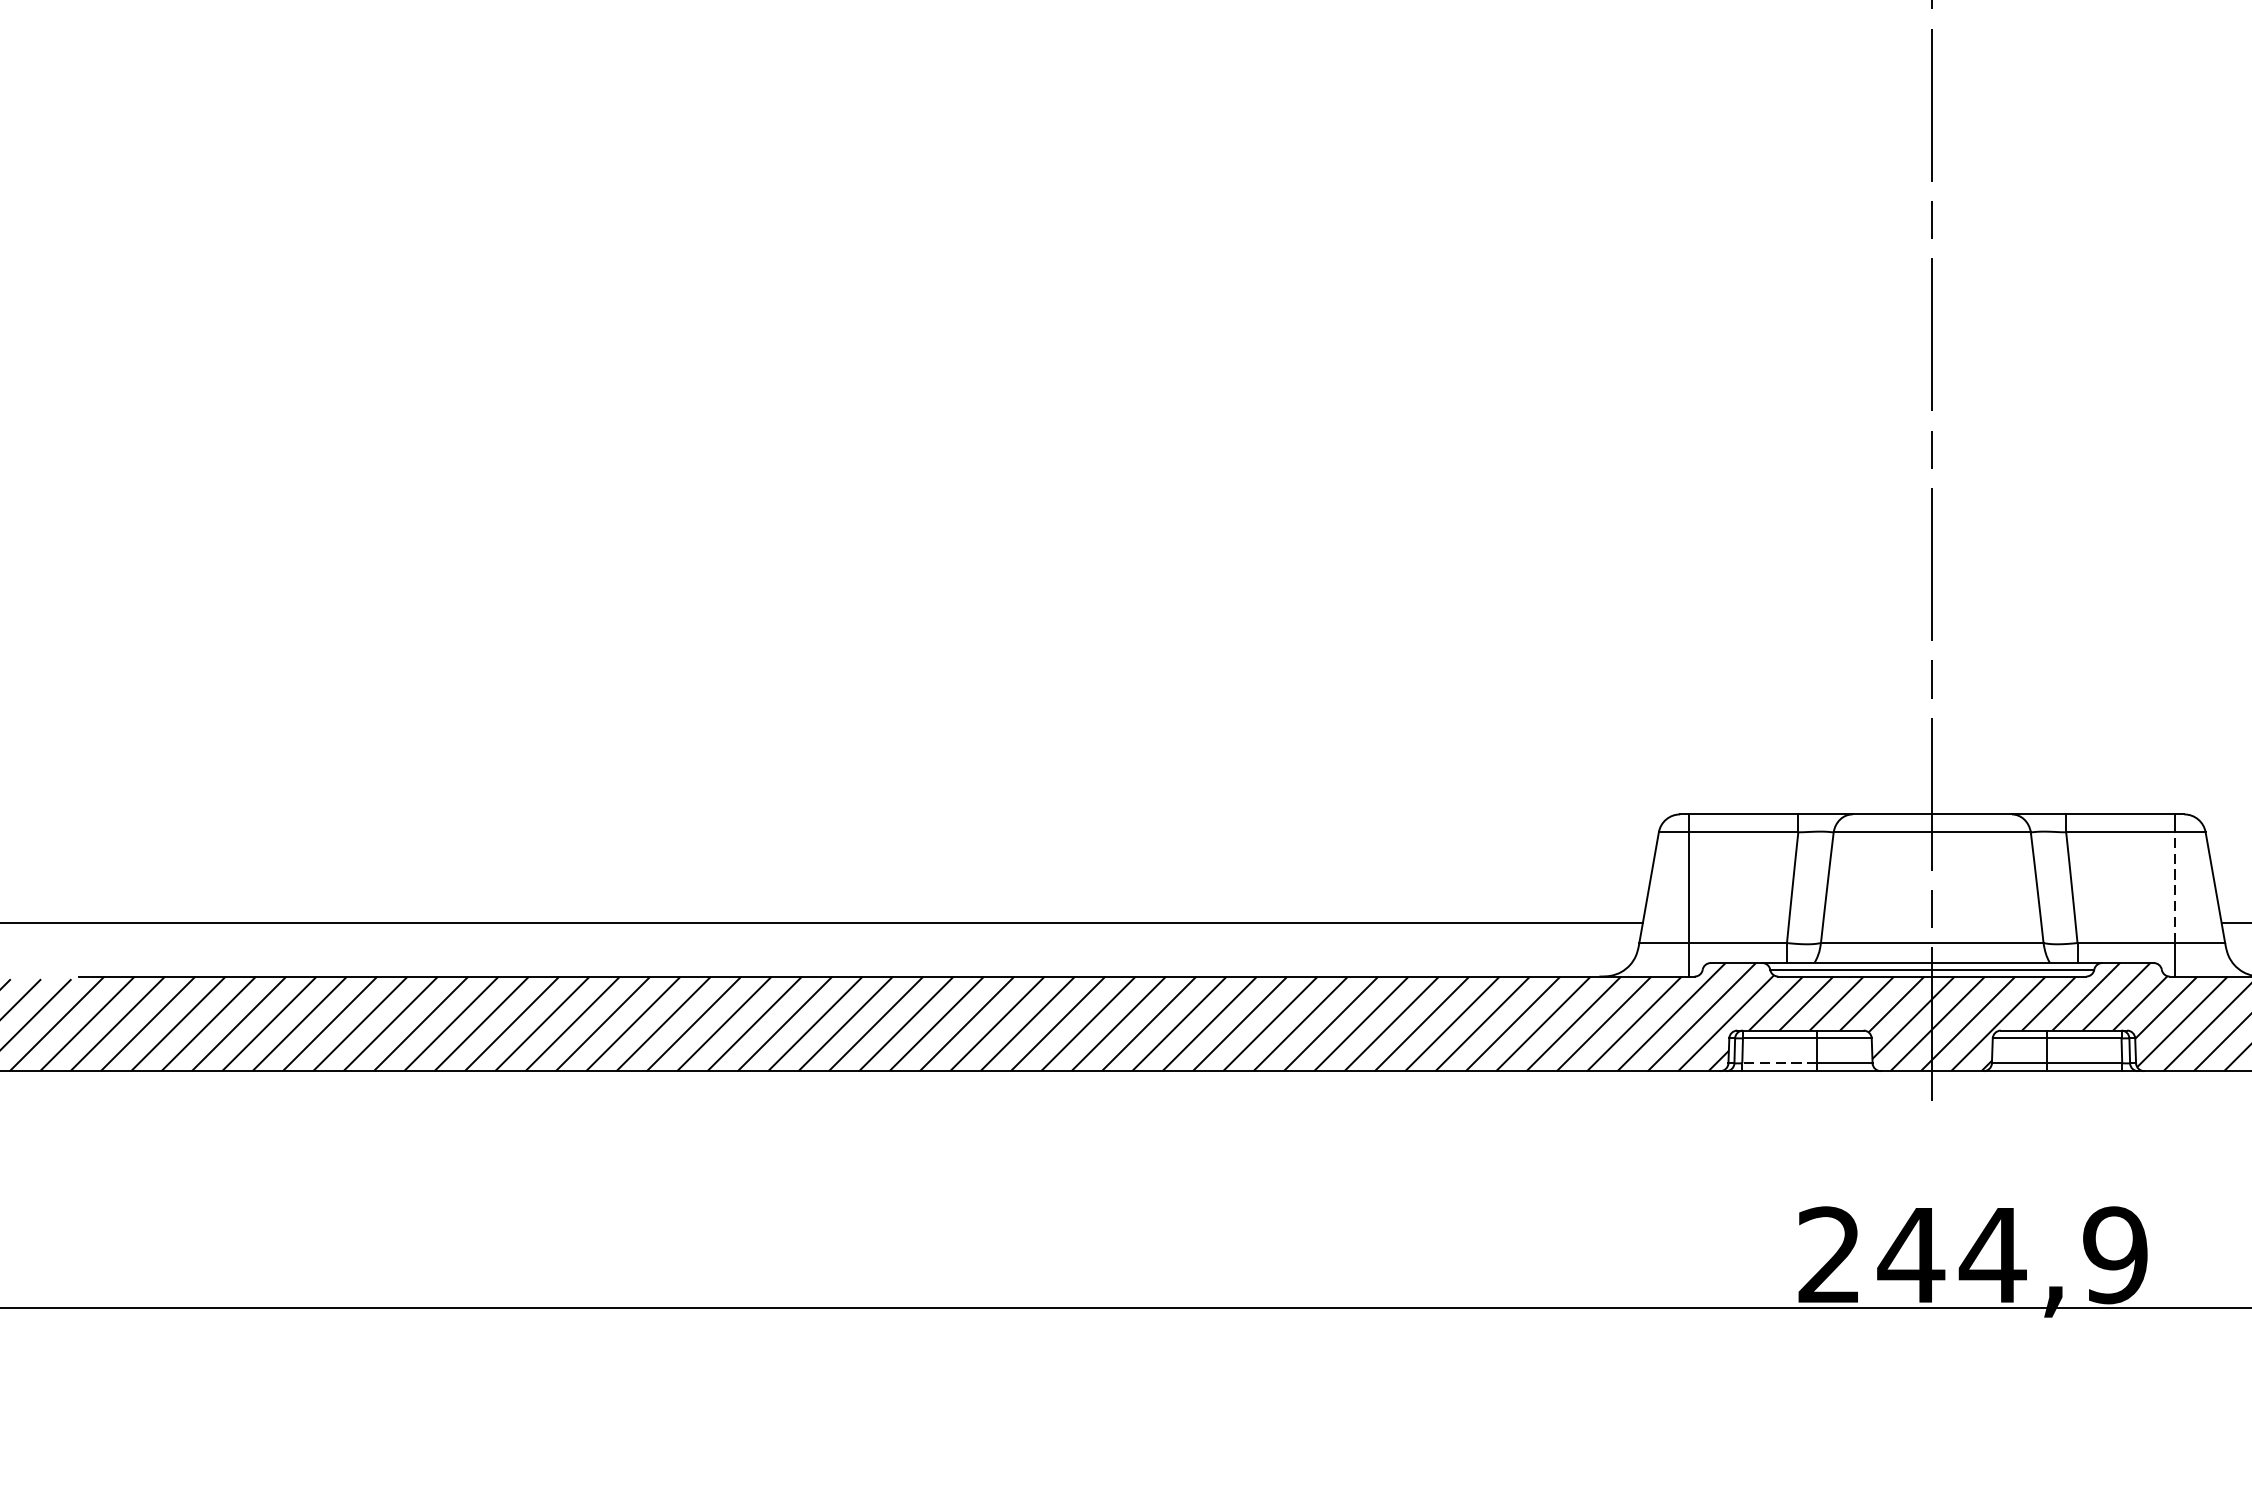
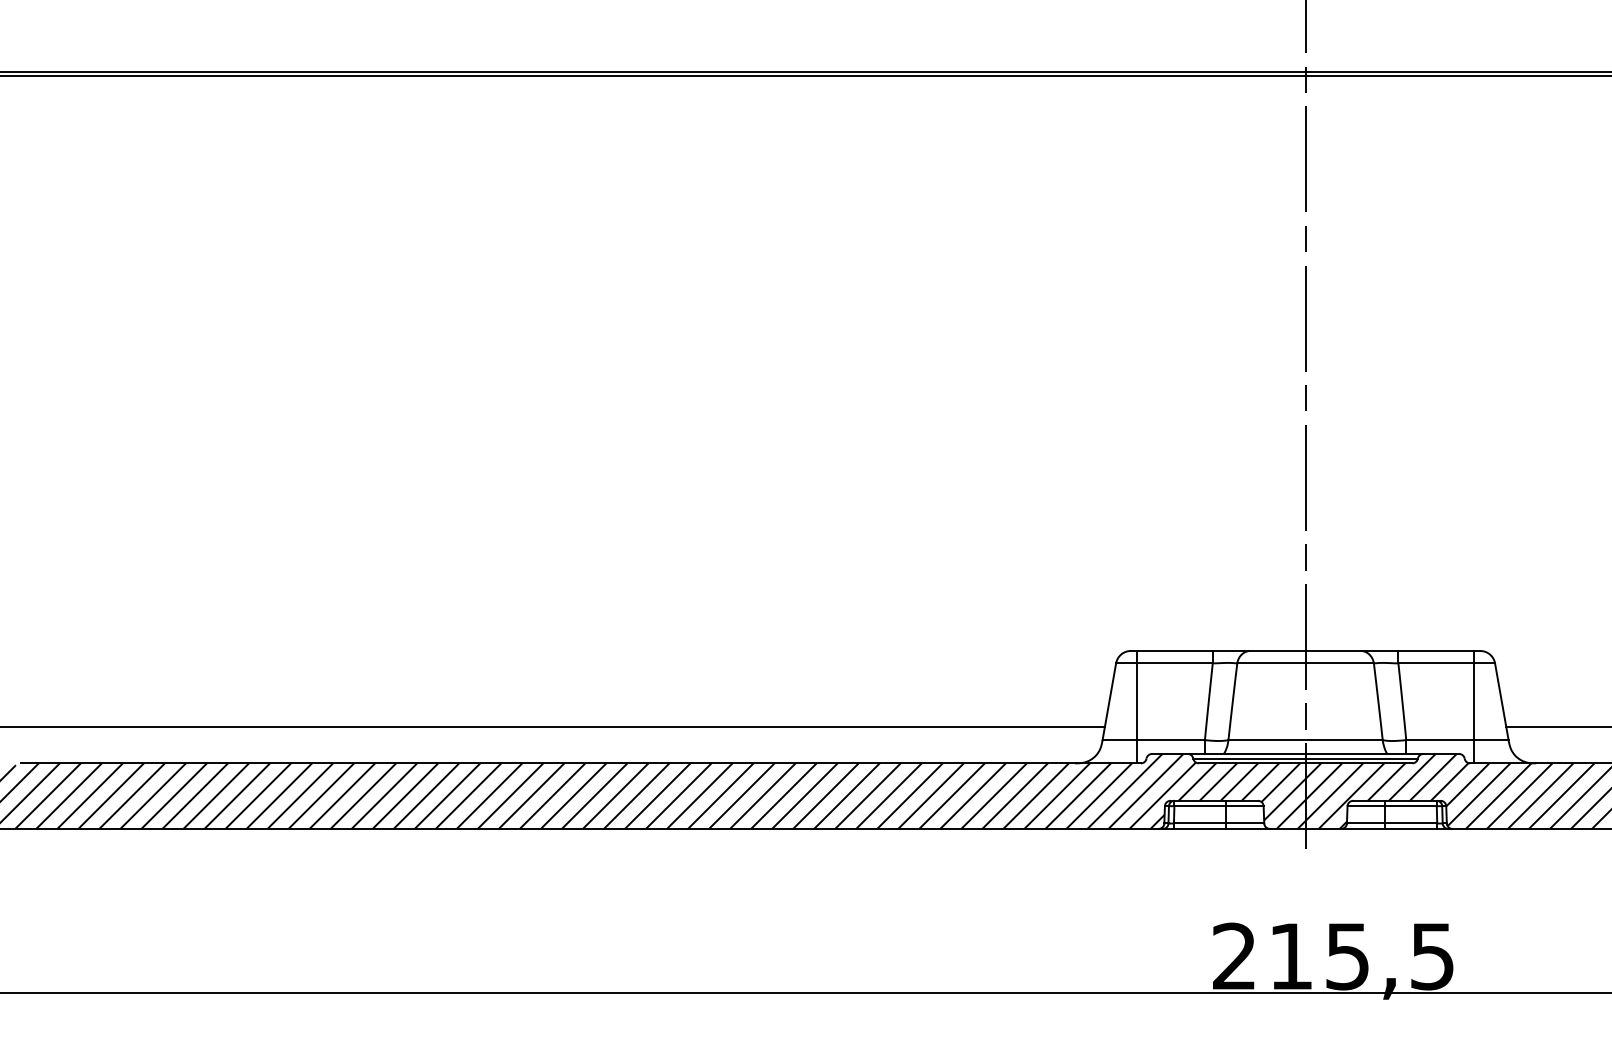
line: (2175, 887) -> (1474, 701), dashed -> solid
line: (1779, 1063) -> (1199, 823), dashed -> solid
text: (2011, 1255) -> (1360, 956), 244,9 -> 215,5

